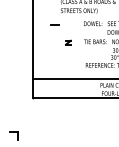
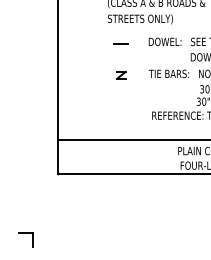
line: (54, 24) -> (119, 43), moved

